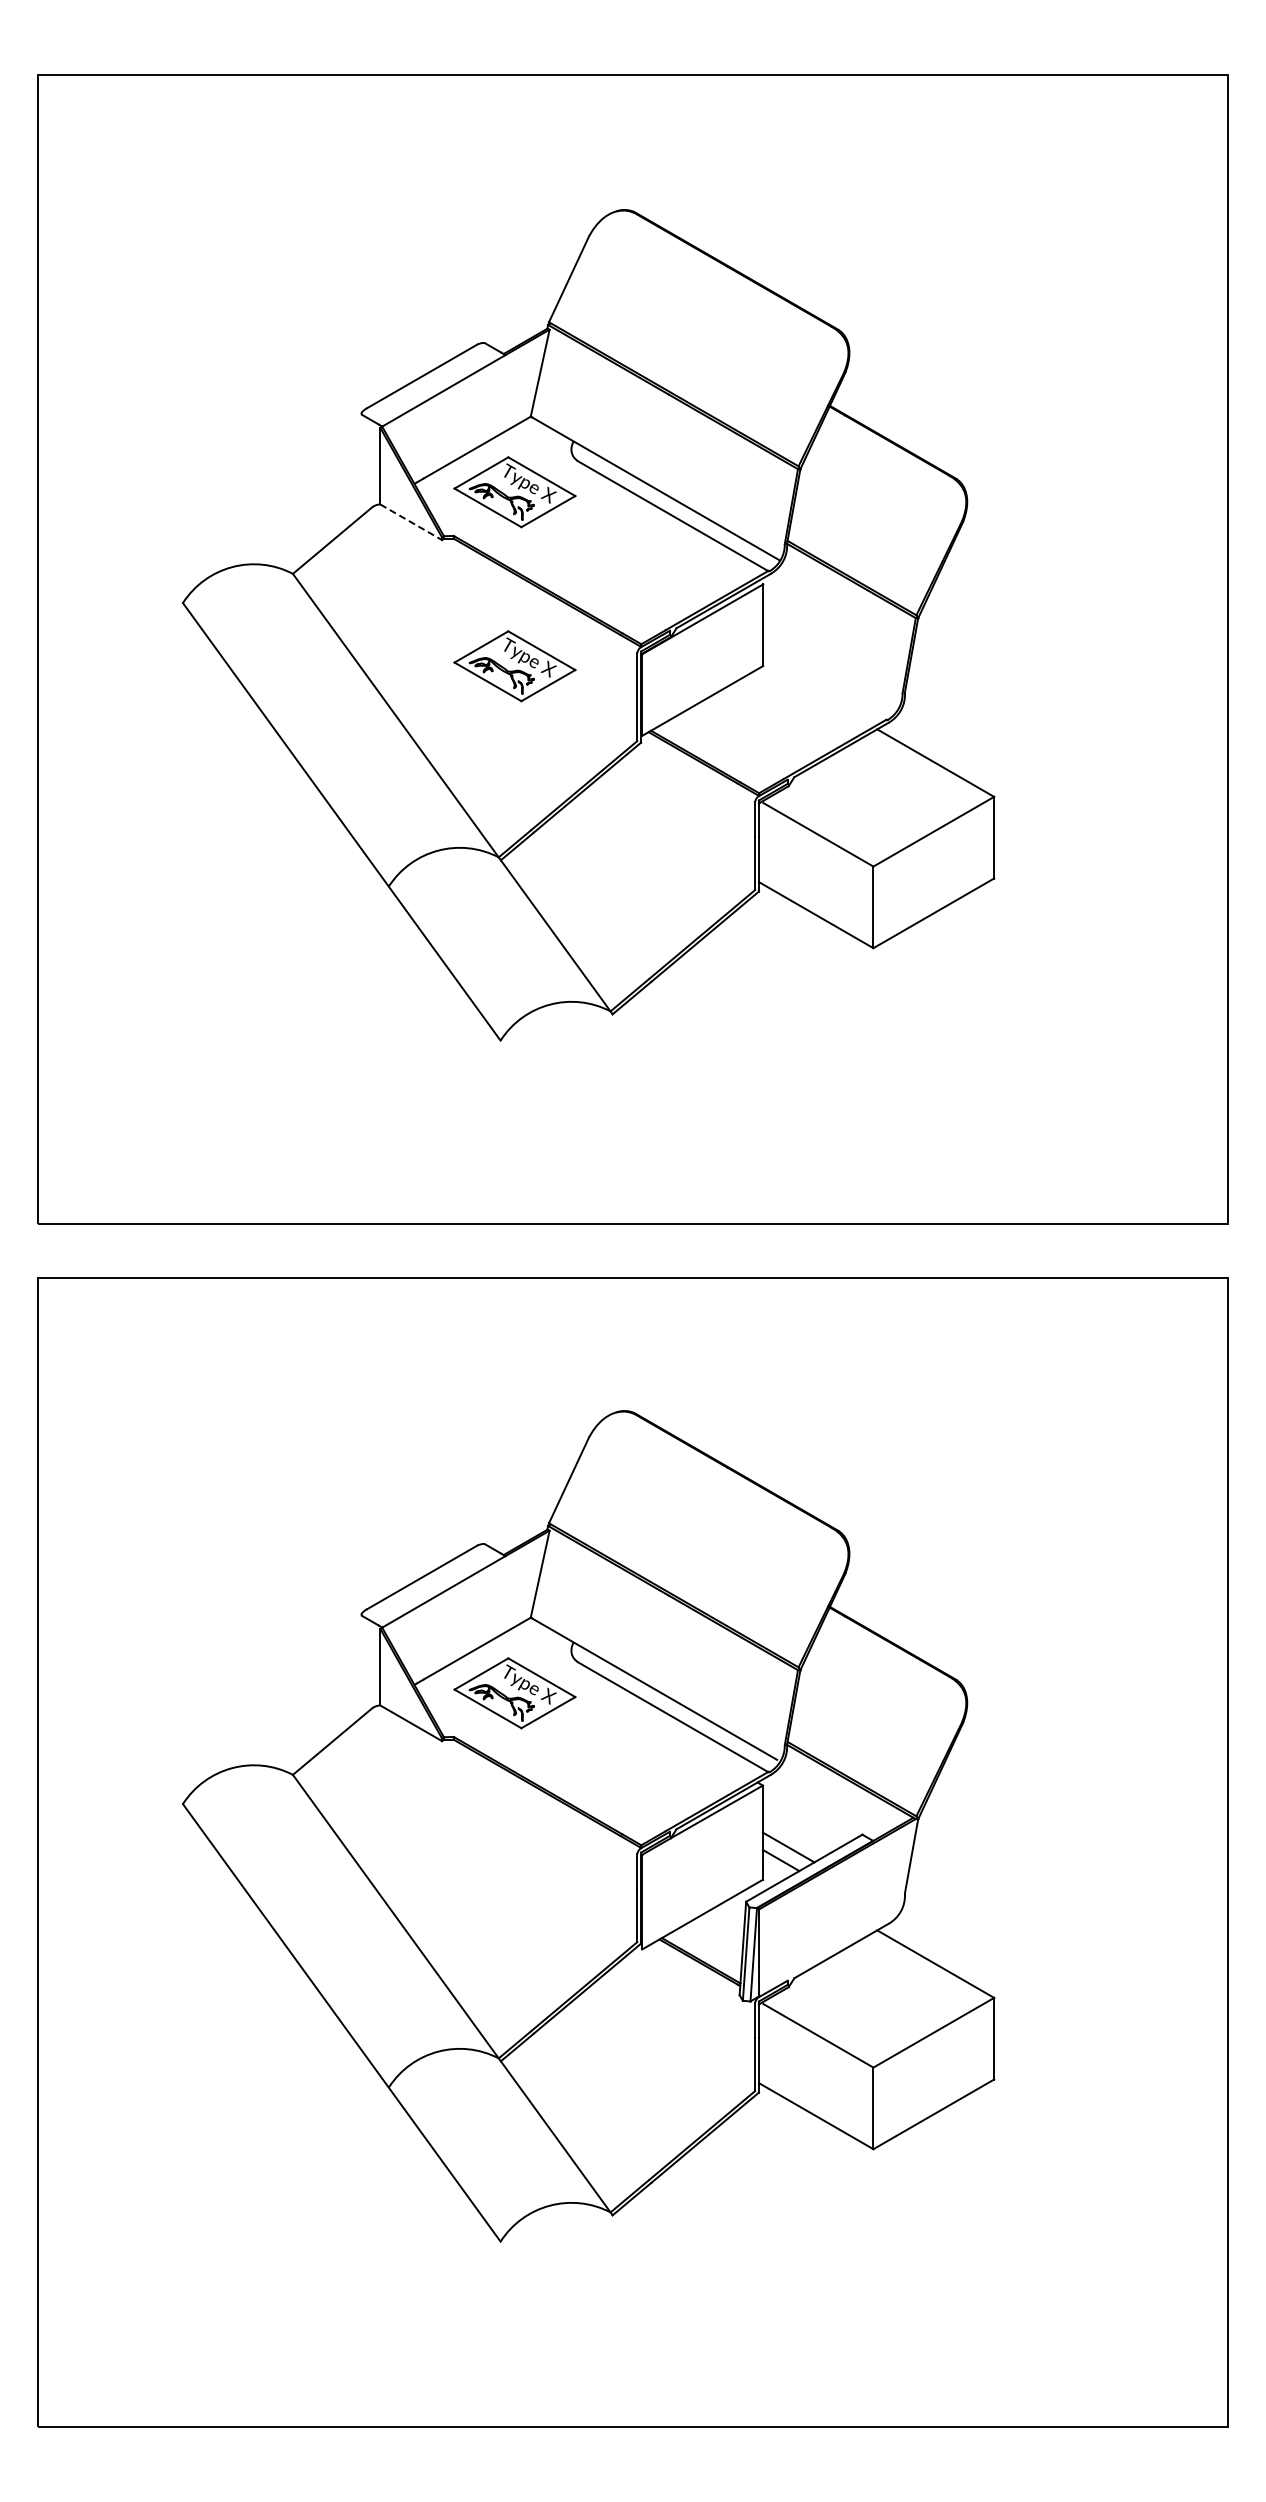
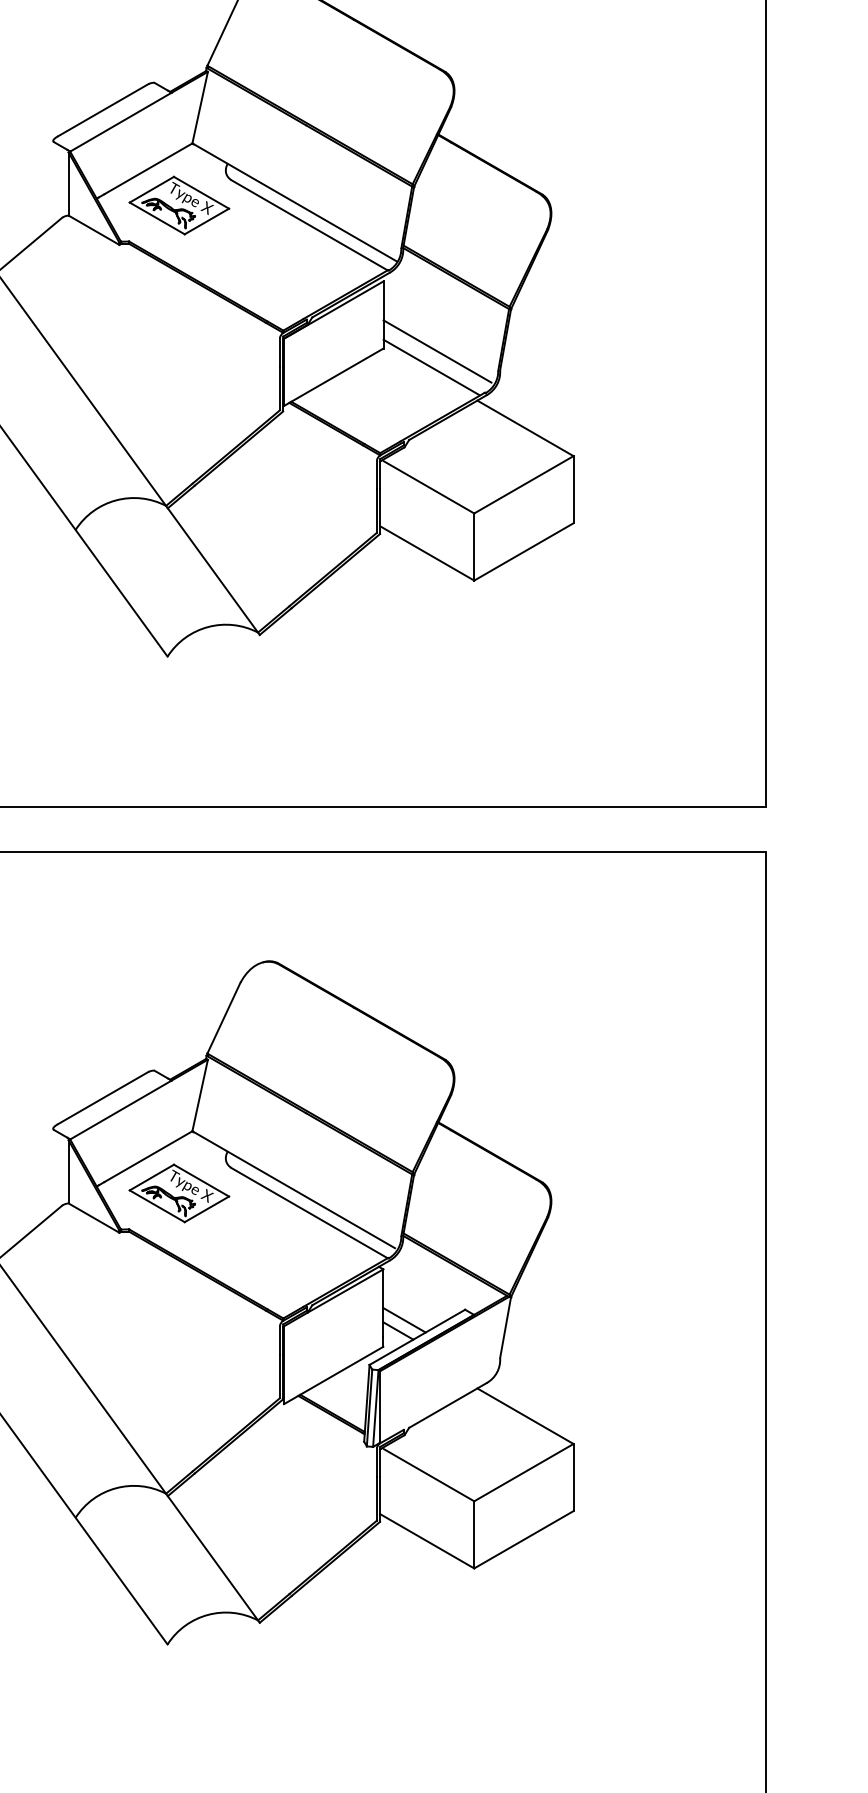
line: (411, 522) -> (94, 230), dashed -> solid
part: (514, 666) -> (179, 348), removed
line: (828, 669) -> (437, 351), added
line: (821, 688) -> (431, 366), added

